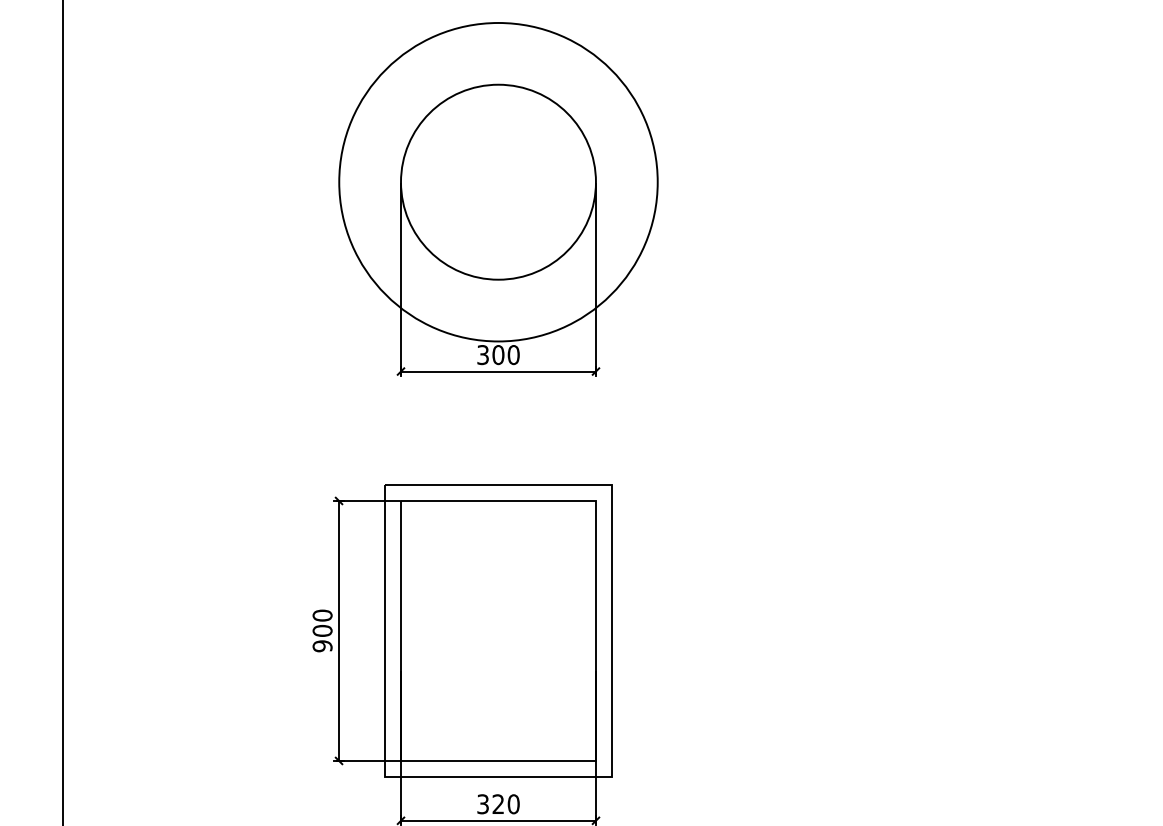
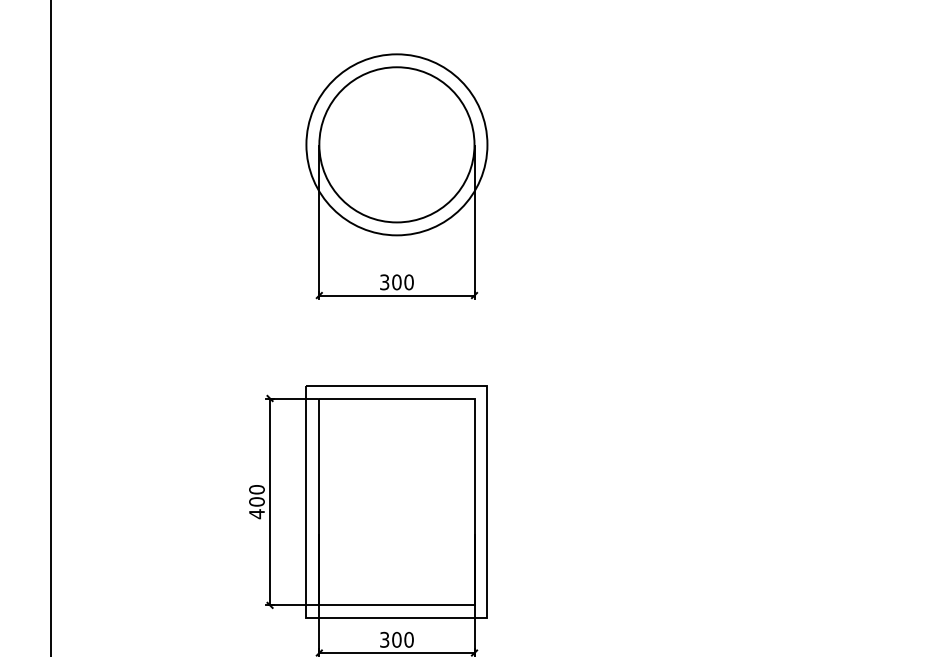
circle: (498, 181) -> (396, 144), size x0.71
text: (322, 646) -> (256, 514), 900 -> 400
text: (498, 804) -> (396, 640), 320 -> 300

